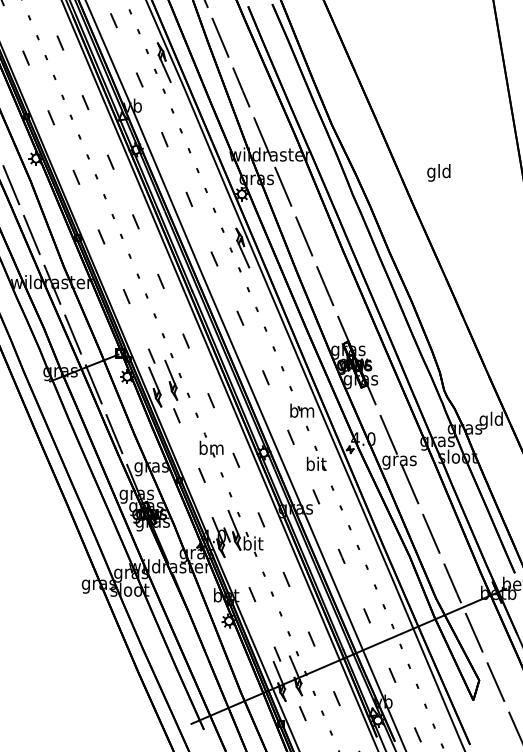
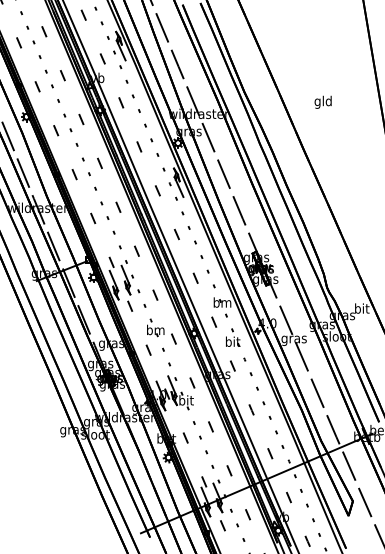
text: (437, 171) -> (322, 101), moved
text: (490, 420) -> (361, 309), gld -> bit

